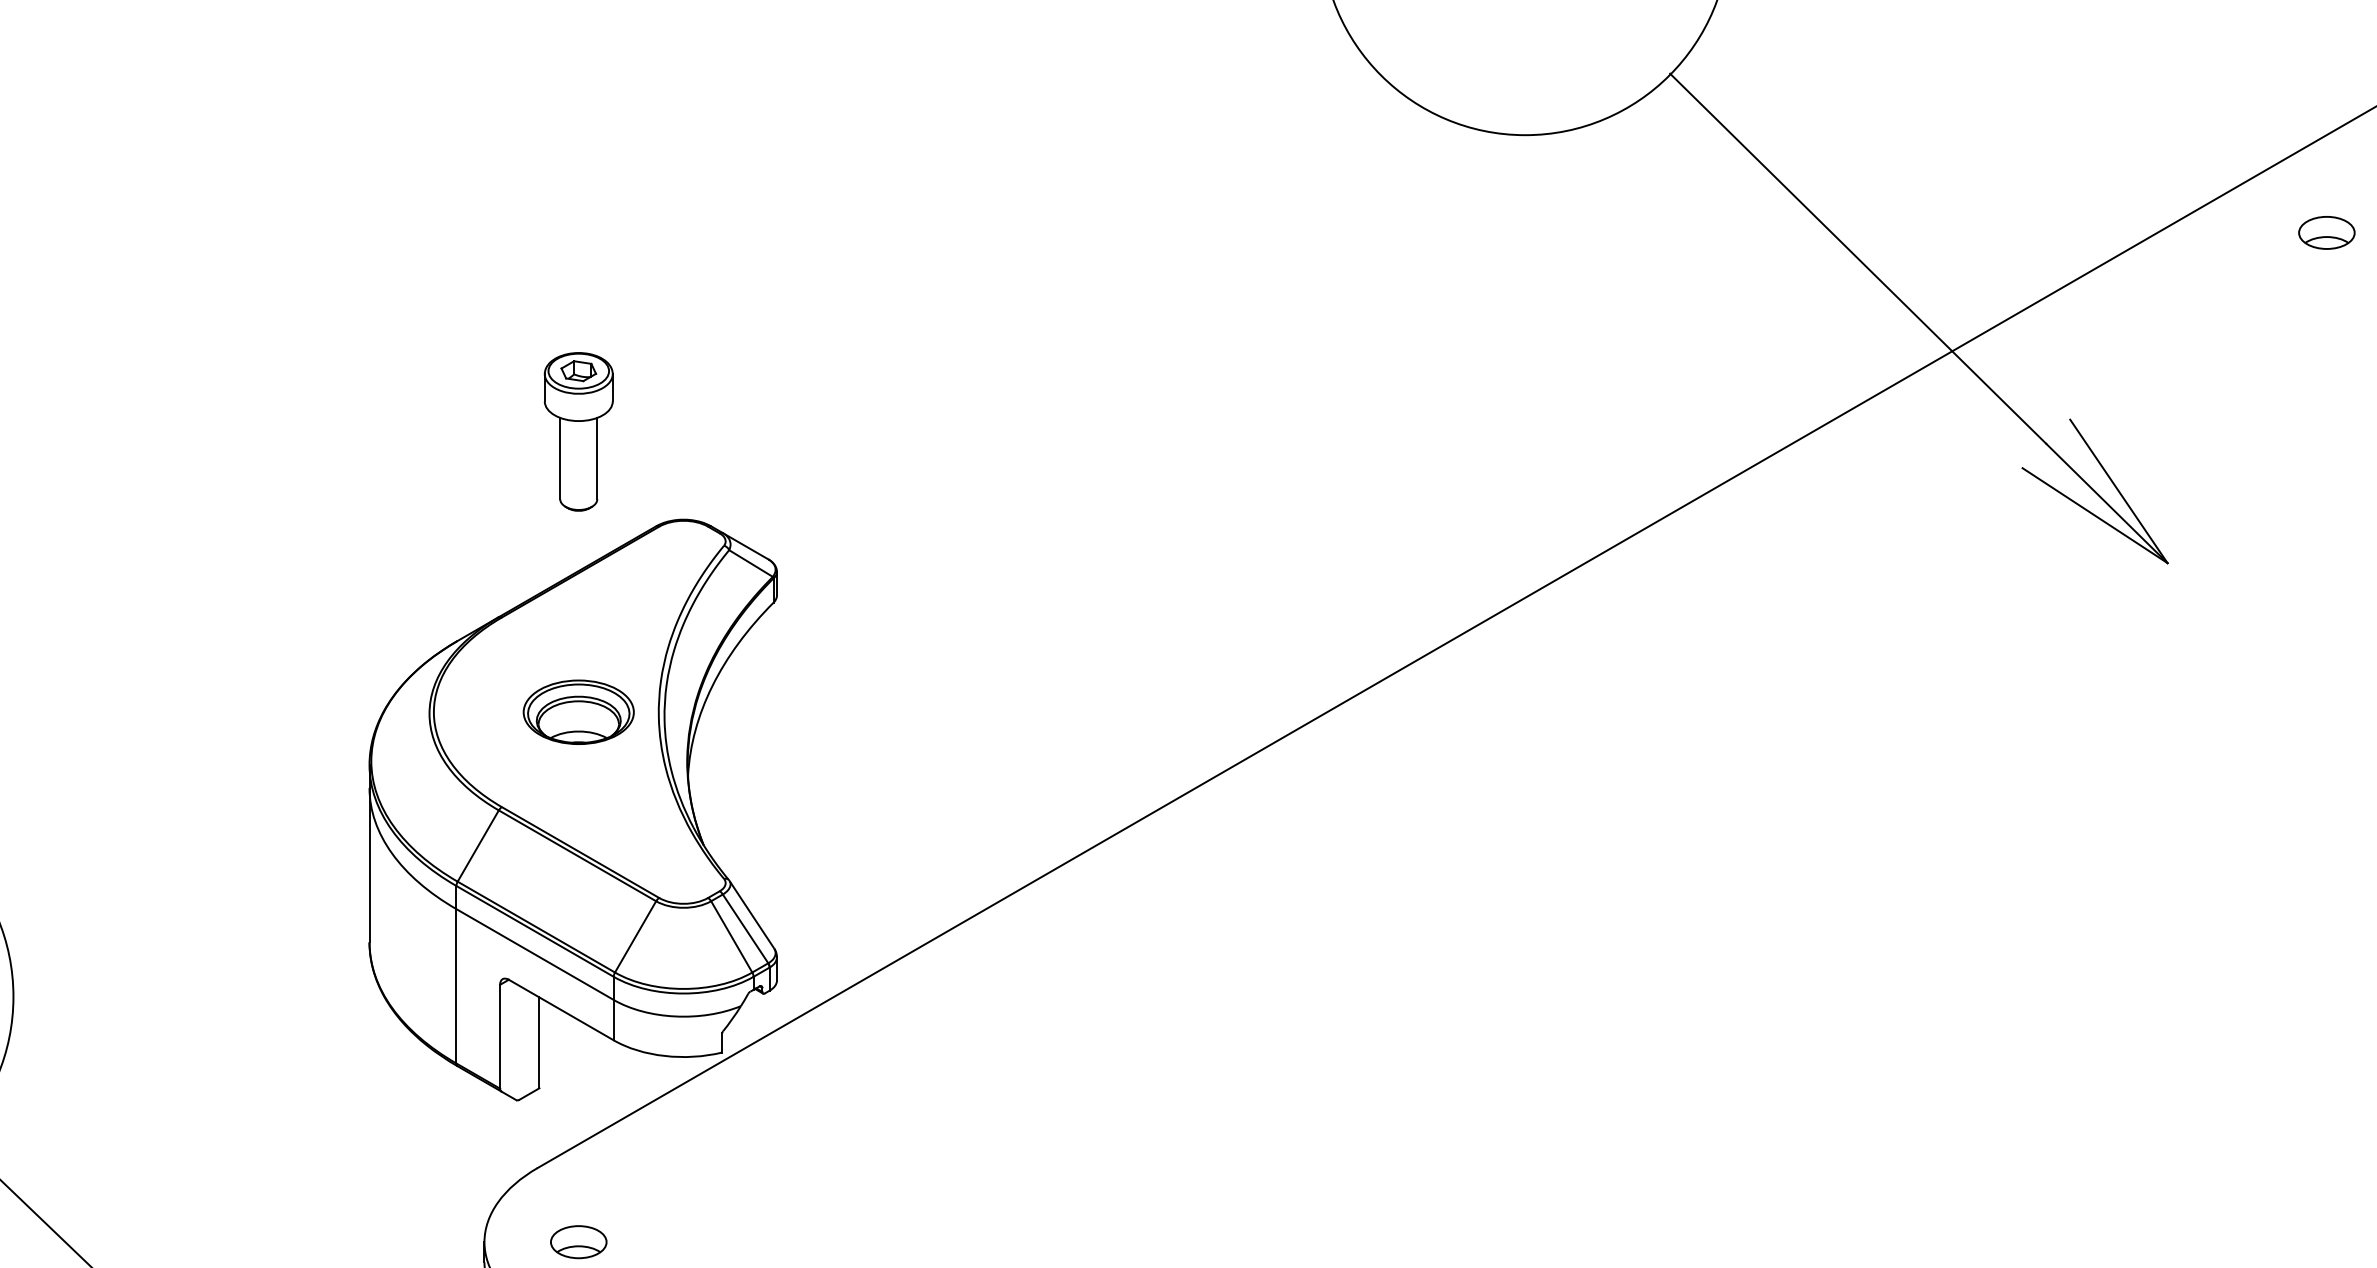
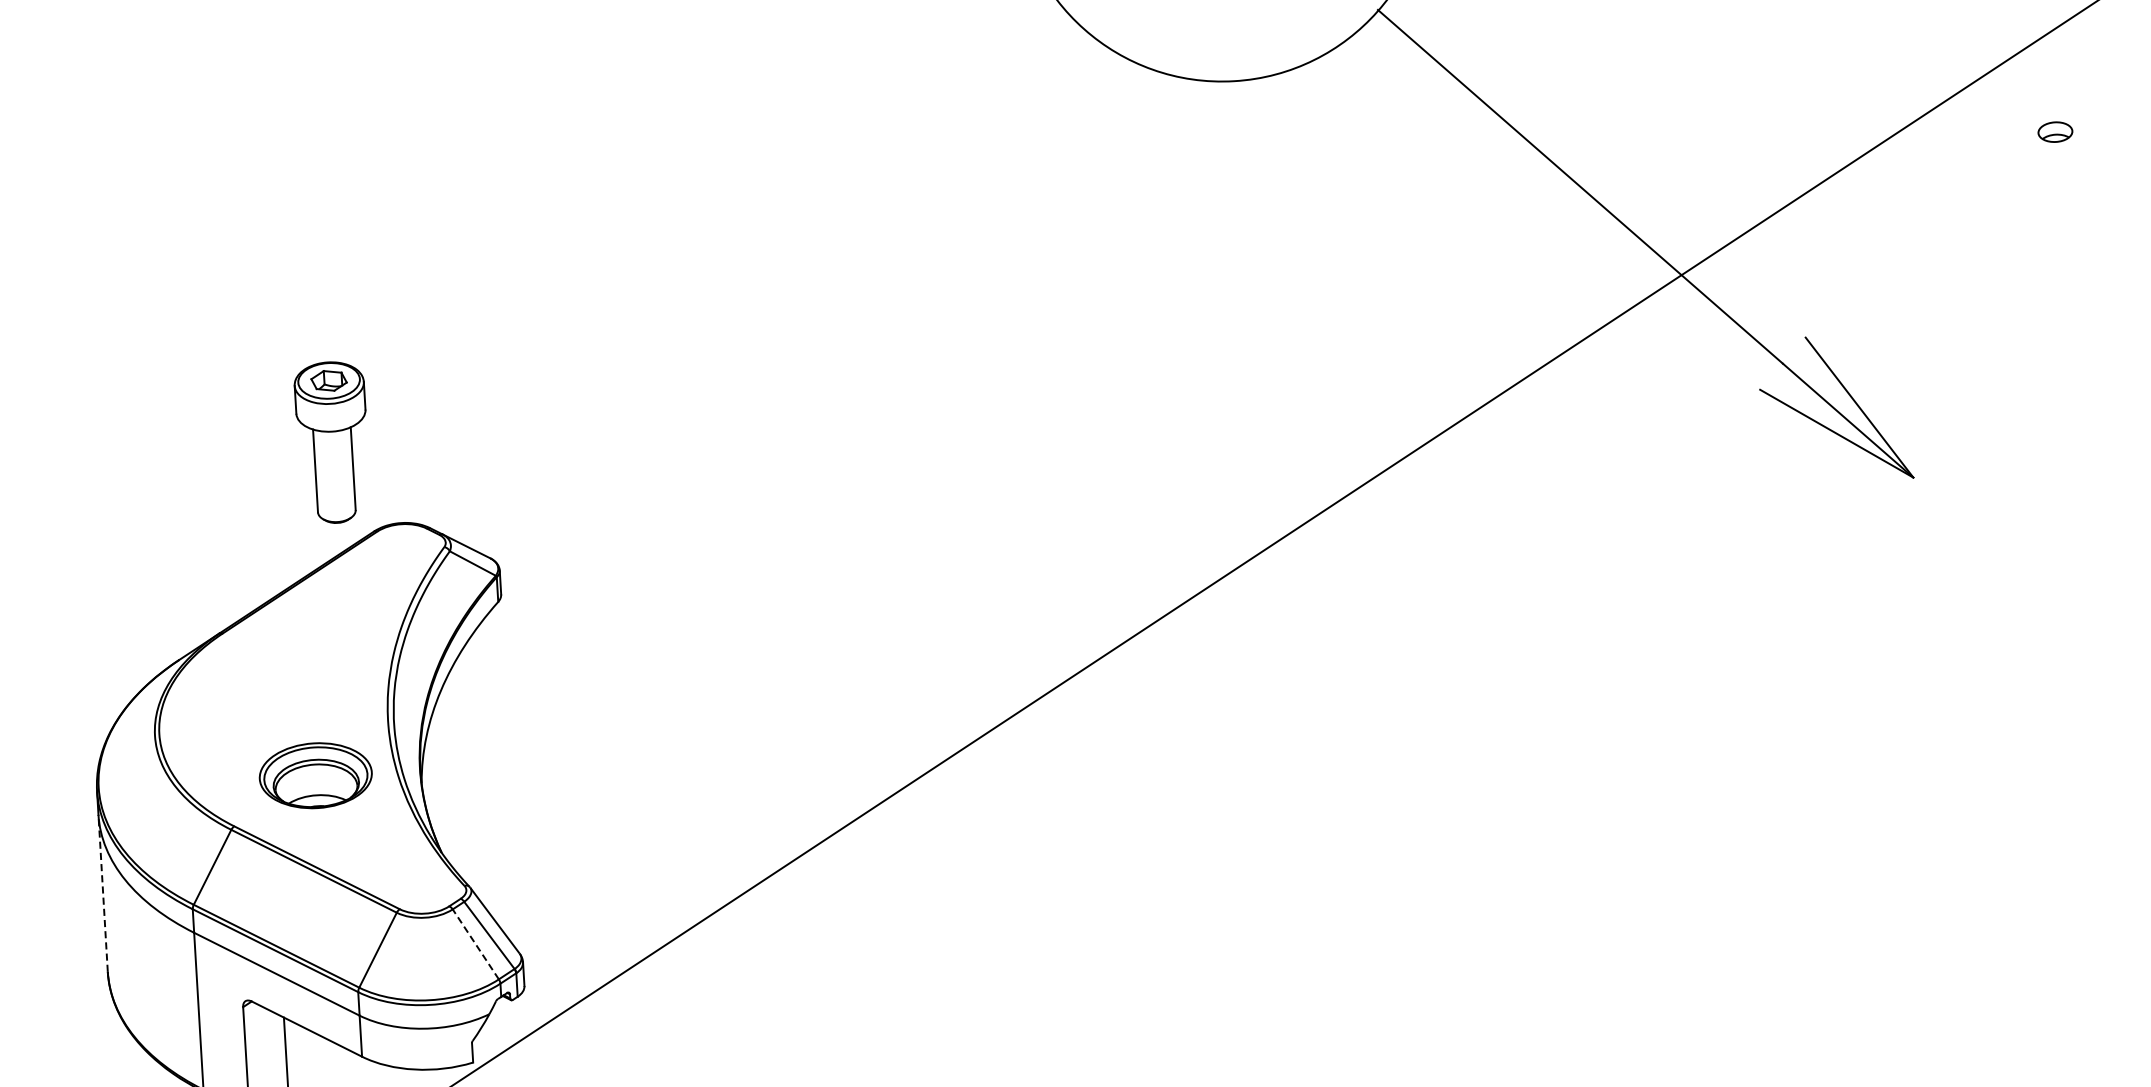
part: (2326, 232) -> (2054, 131), size x0.6
part: (578, 431) -> (332, 442), moved
part: (578, 711) -> (315, 774), moved
line: (369, 864) -> (103, 892), solid -> dashed
line: (731, 936) -> (475, 944), solid -> dashed

